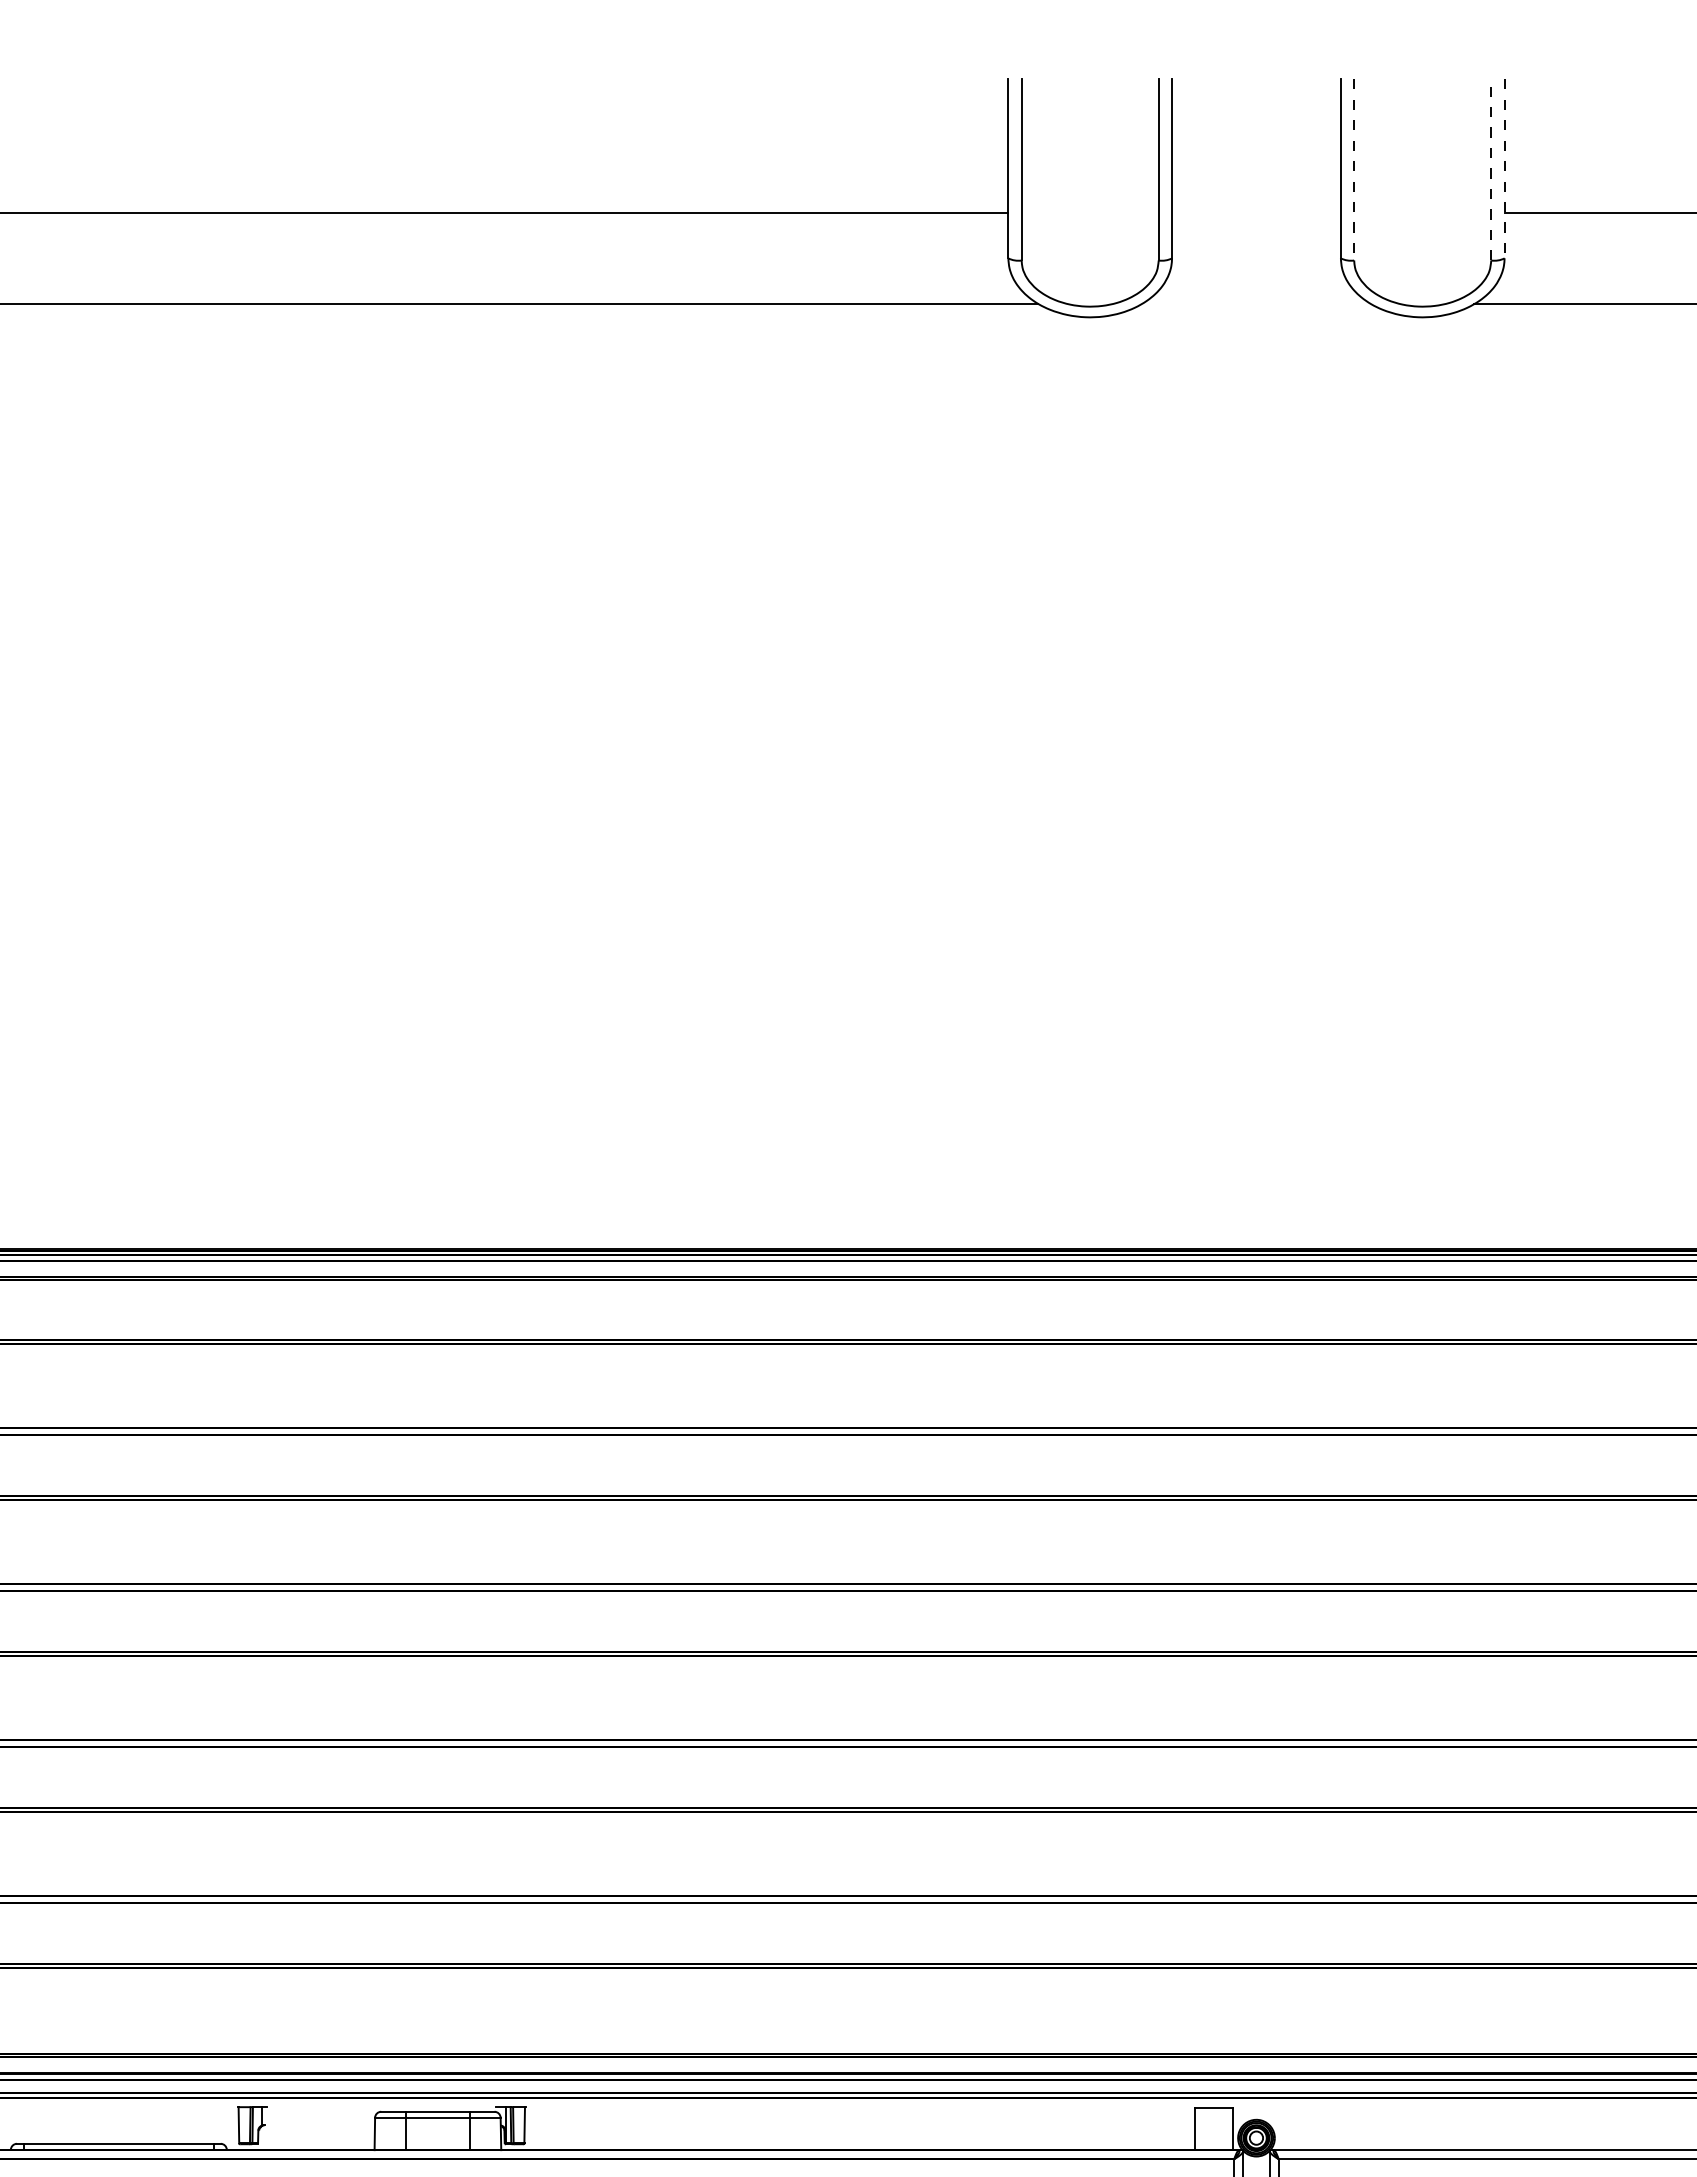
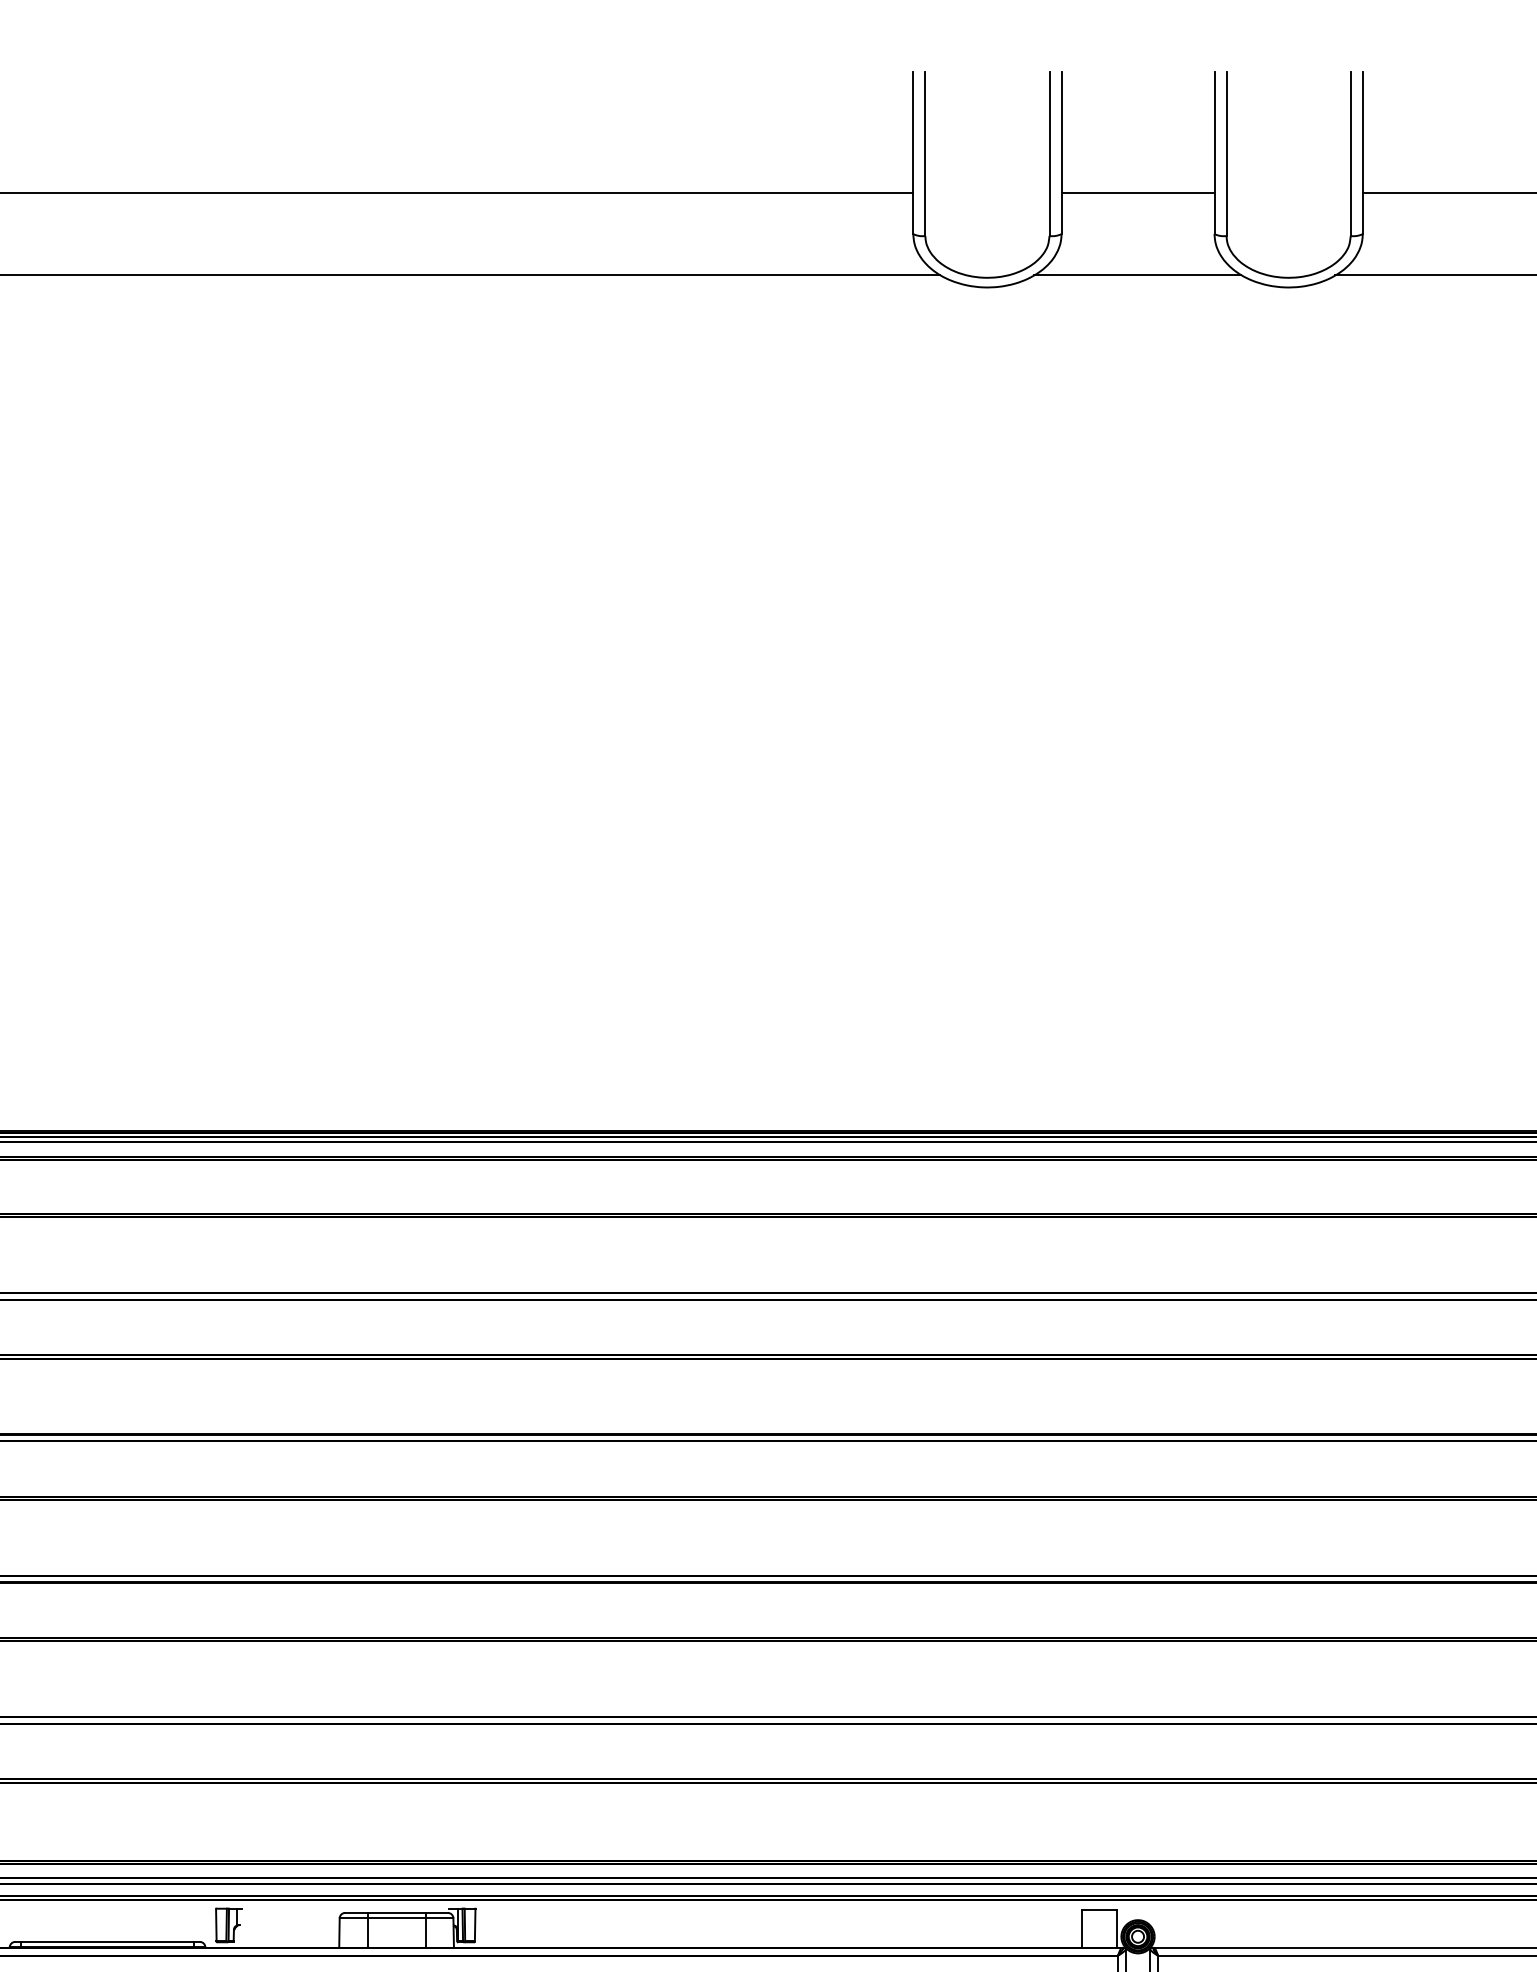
line: (1504, 168) -> (1362, 152), dashed -> solid
line: (1354, 169) -> (1226, 153), dashed -> solid
line: (1491, 169) -> (1350, 153), dashed -> solid
line: (1256, 212) -> (1138, 192), added
line: (1255, 303) -> (1137, 274), added

